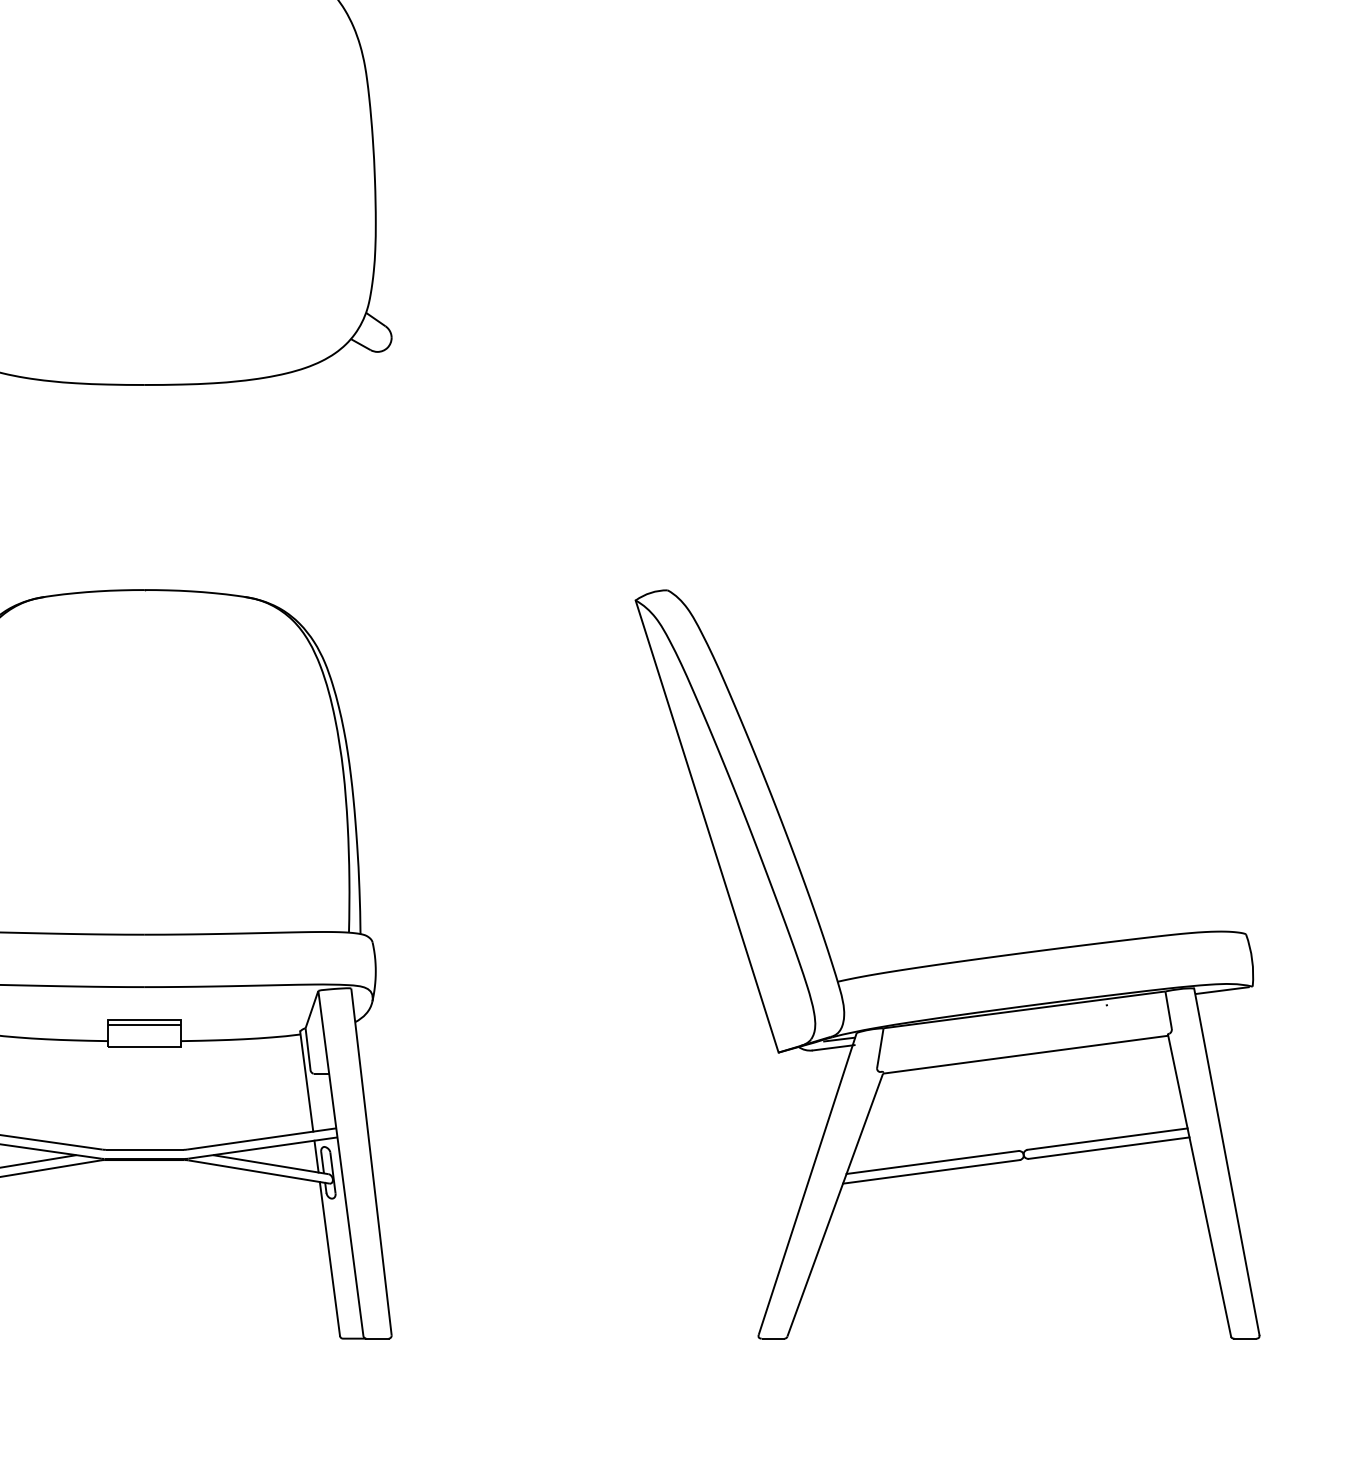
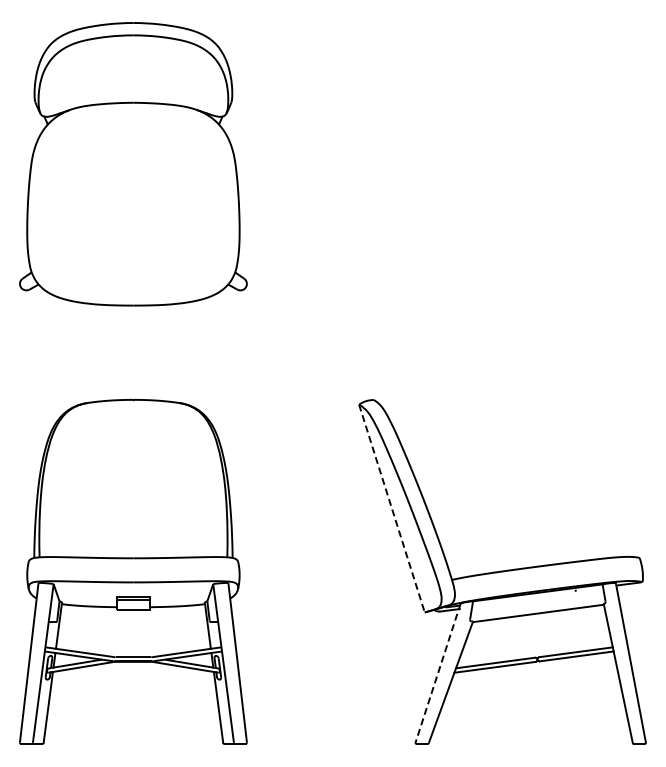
line: (706, 826) -> (391, 508), solid -> dashed
line: (808, 1183) -> (438, 672), solid -> dashed

